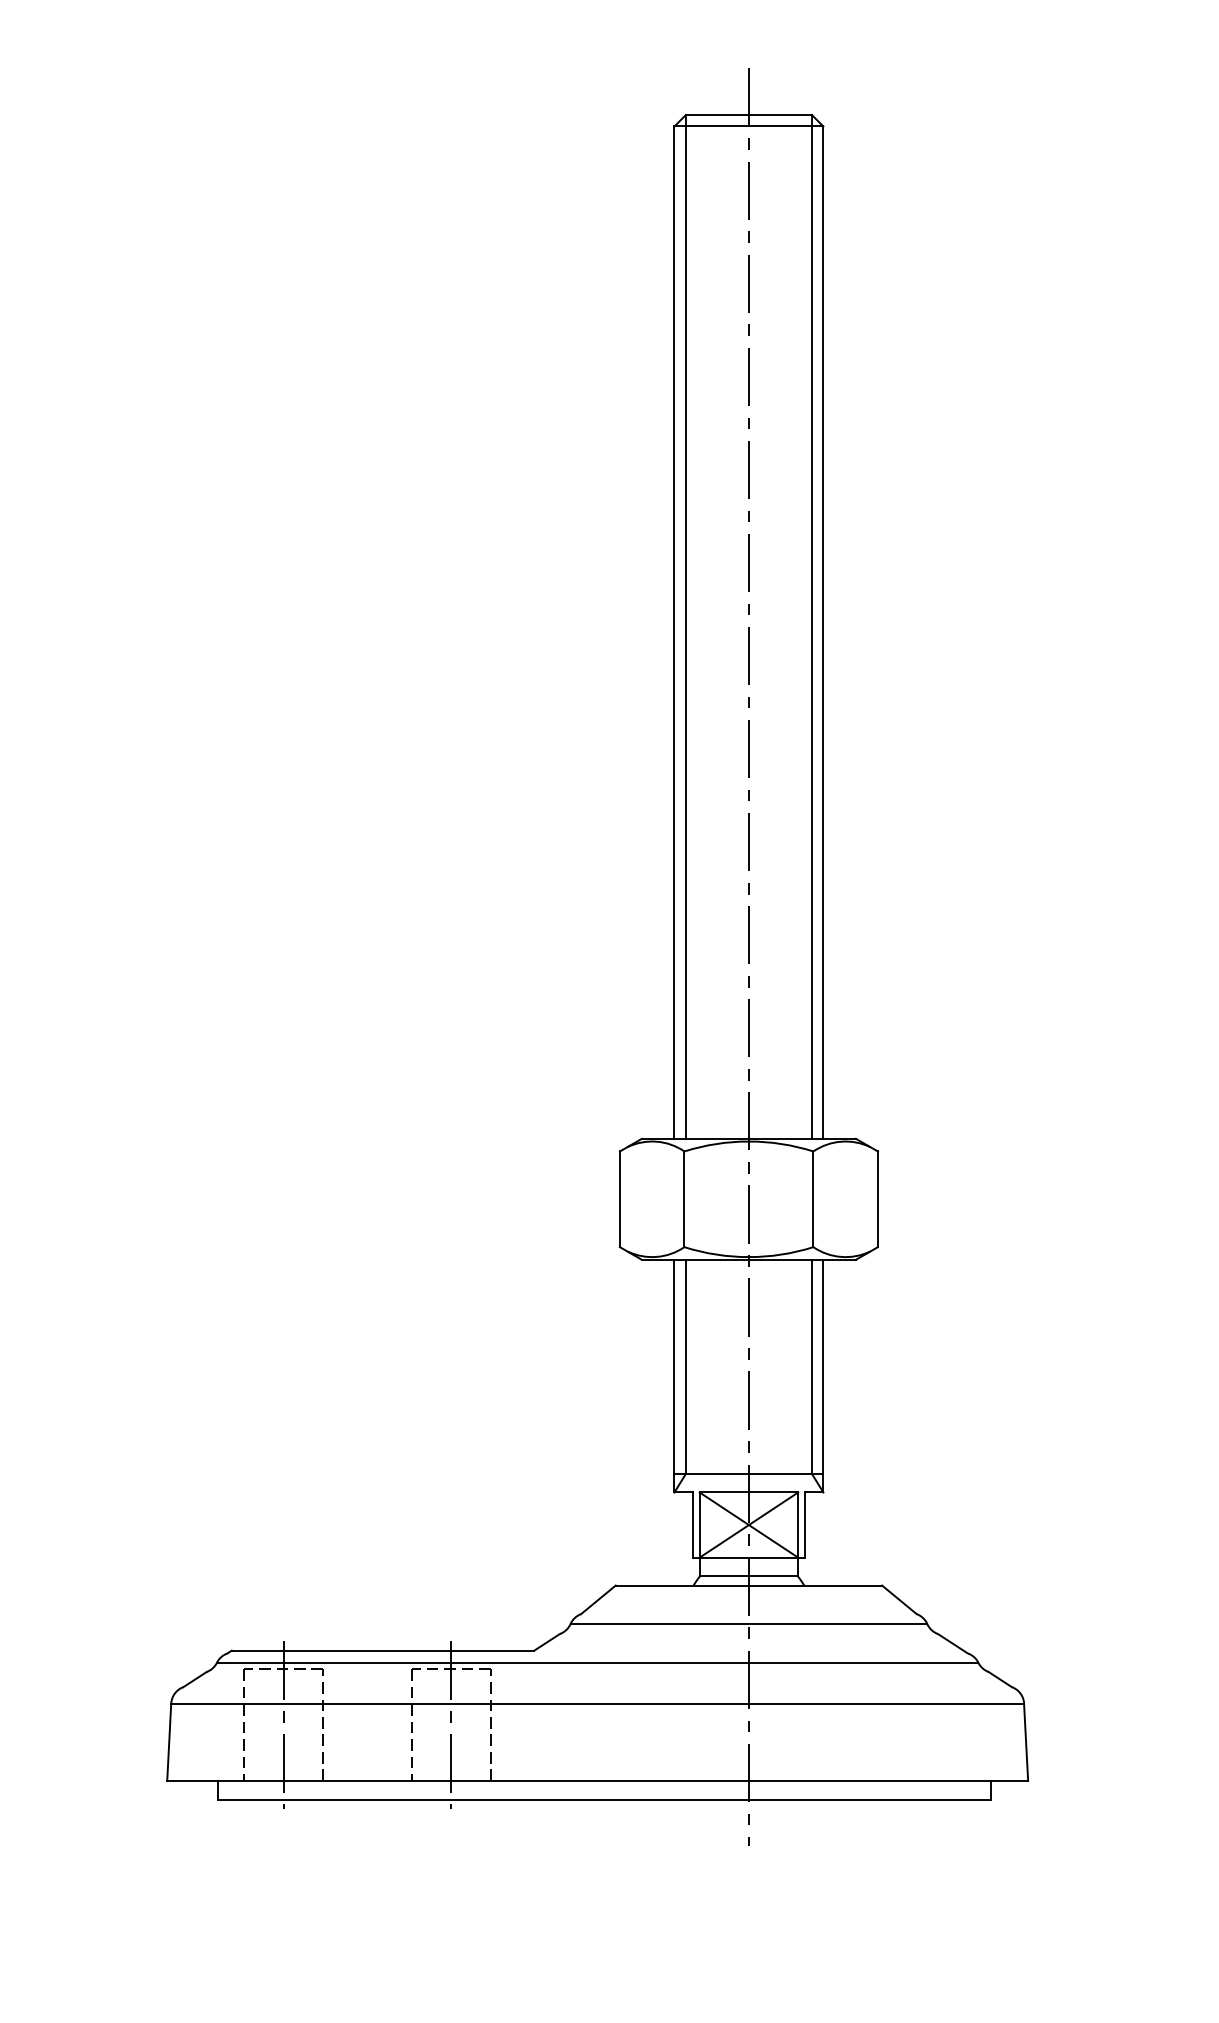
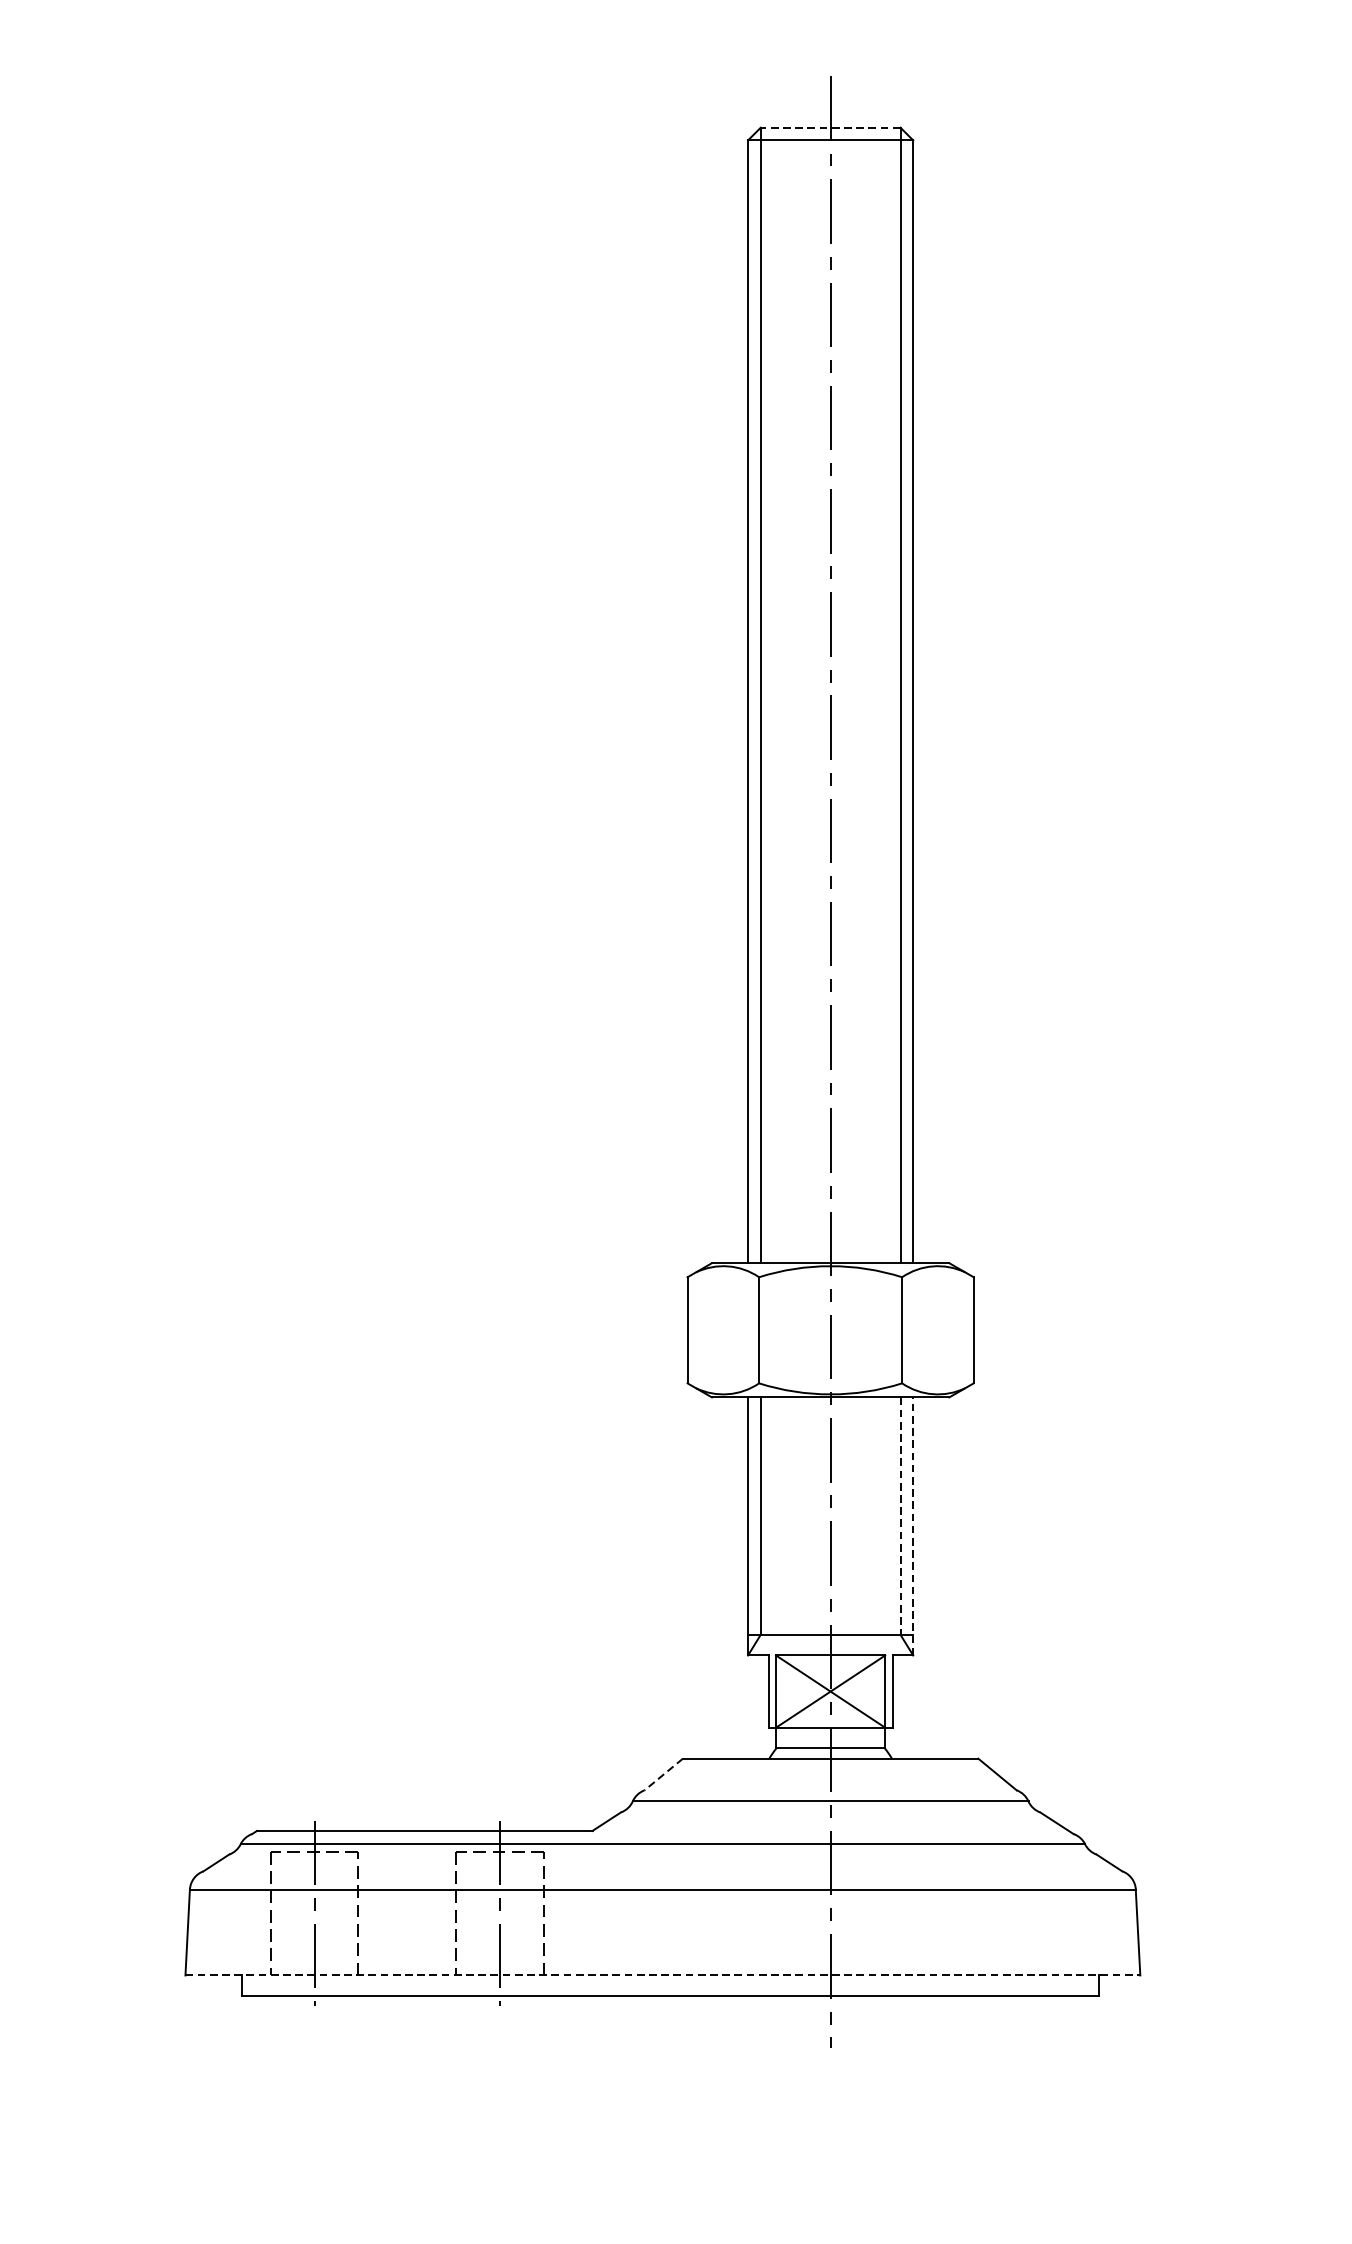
line: (748, 115) -> (830, 128), solid -> dashed
line: (811, 1367) -> (900, 1516), solid -> dashed
line: (823, 1375) -> (913, 1525), solid -> dashed
line: (598, 1600) -> (663, 1775), solid -> dashed
line: (598, 1781) -> (663, 1976), solid -> dashed

